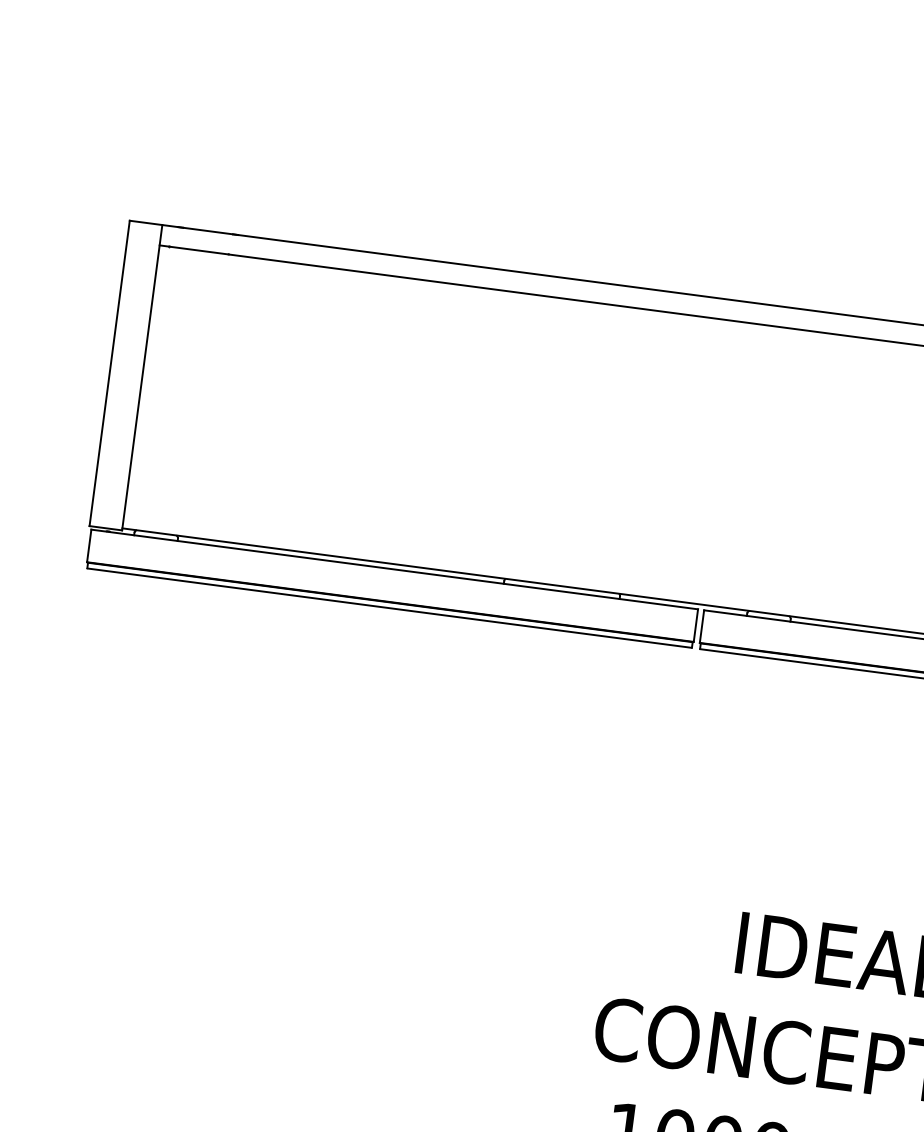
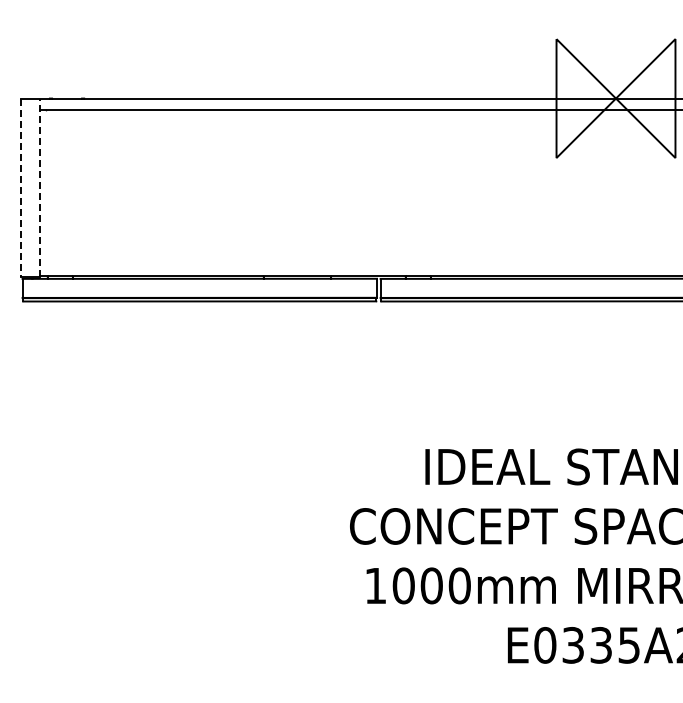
line: (109, 374) -> (21, 188), solid -> dashed
line: (142, 377) -> (40, 187), solid -> dashed

